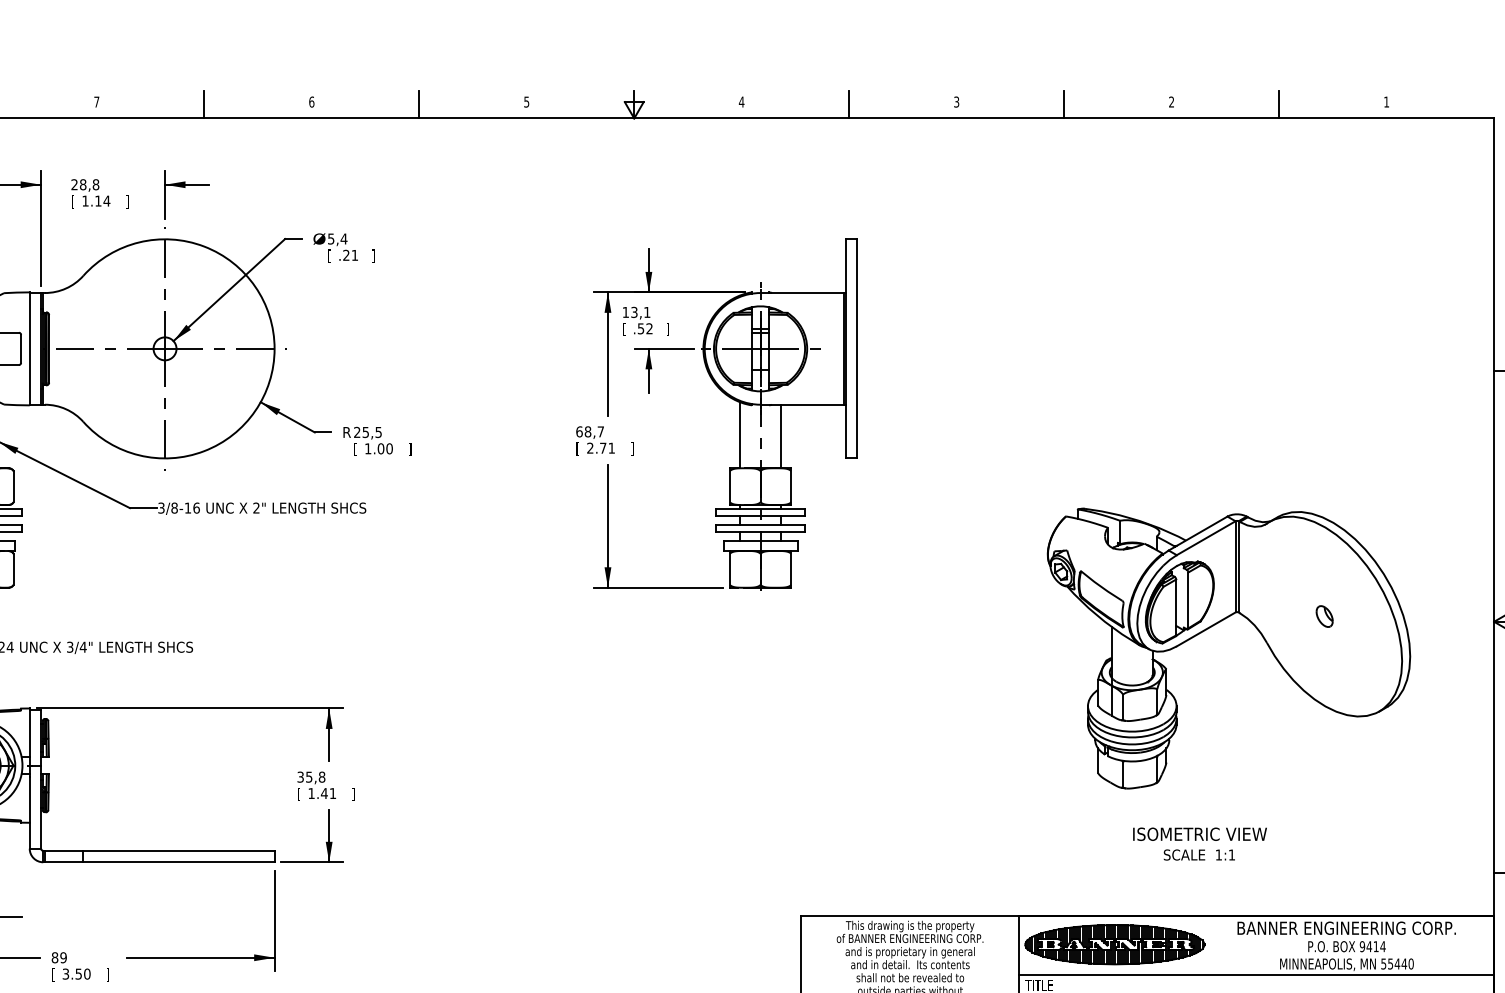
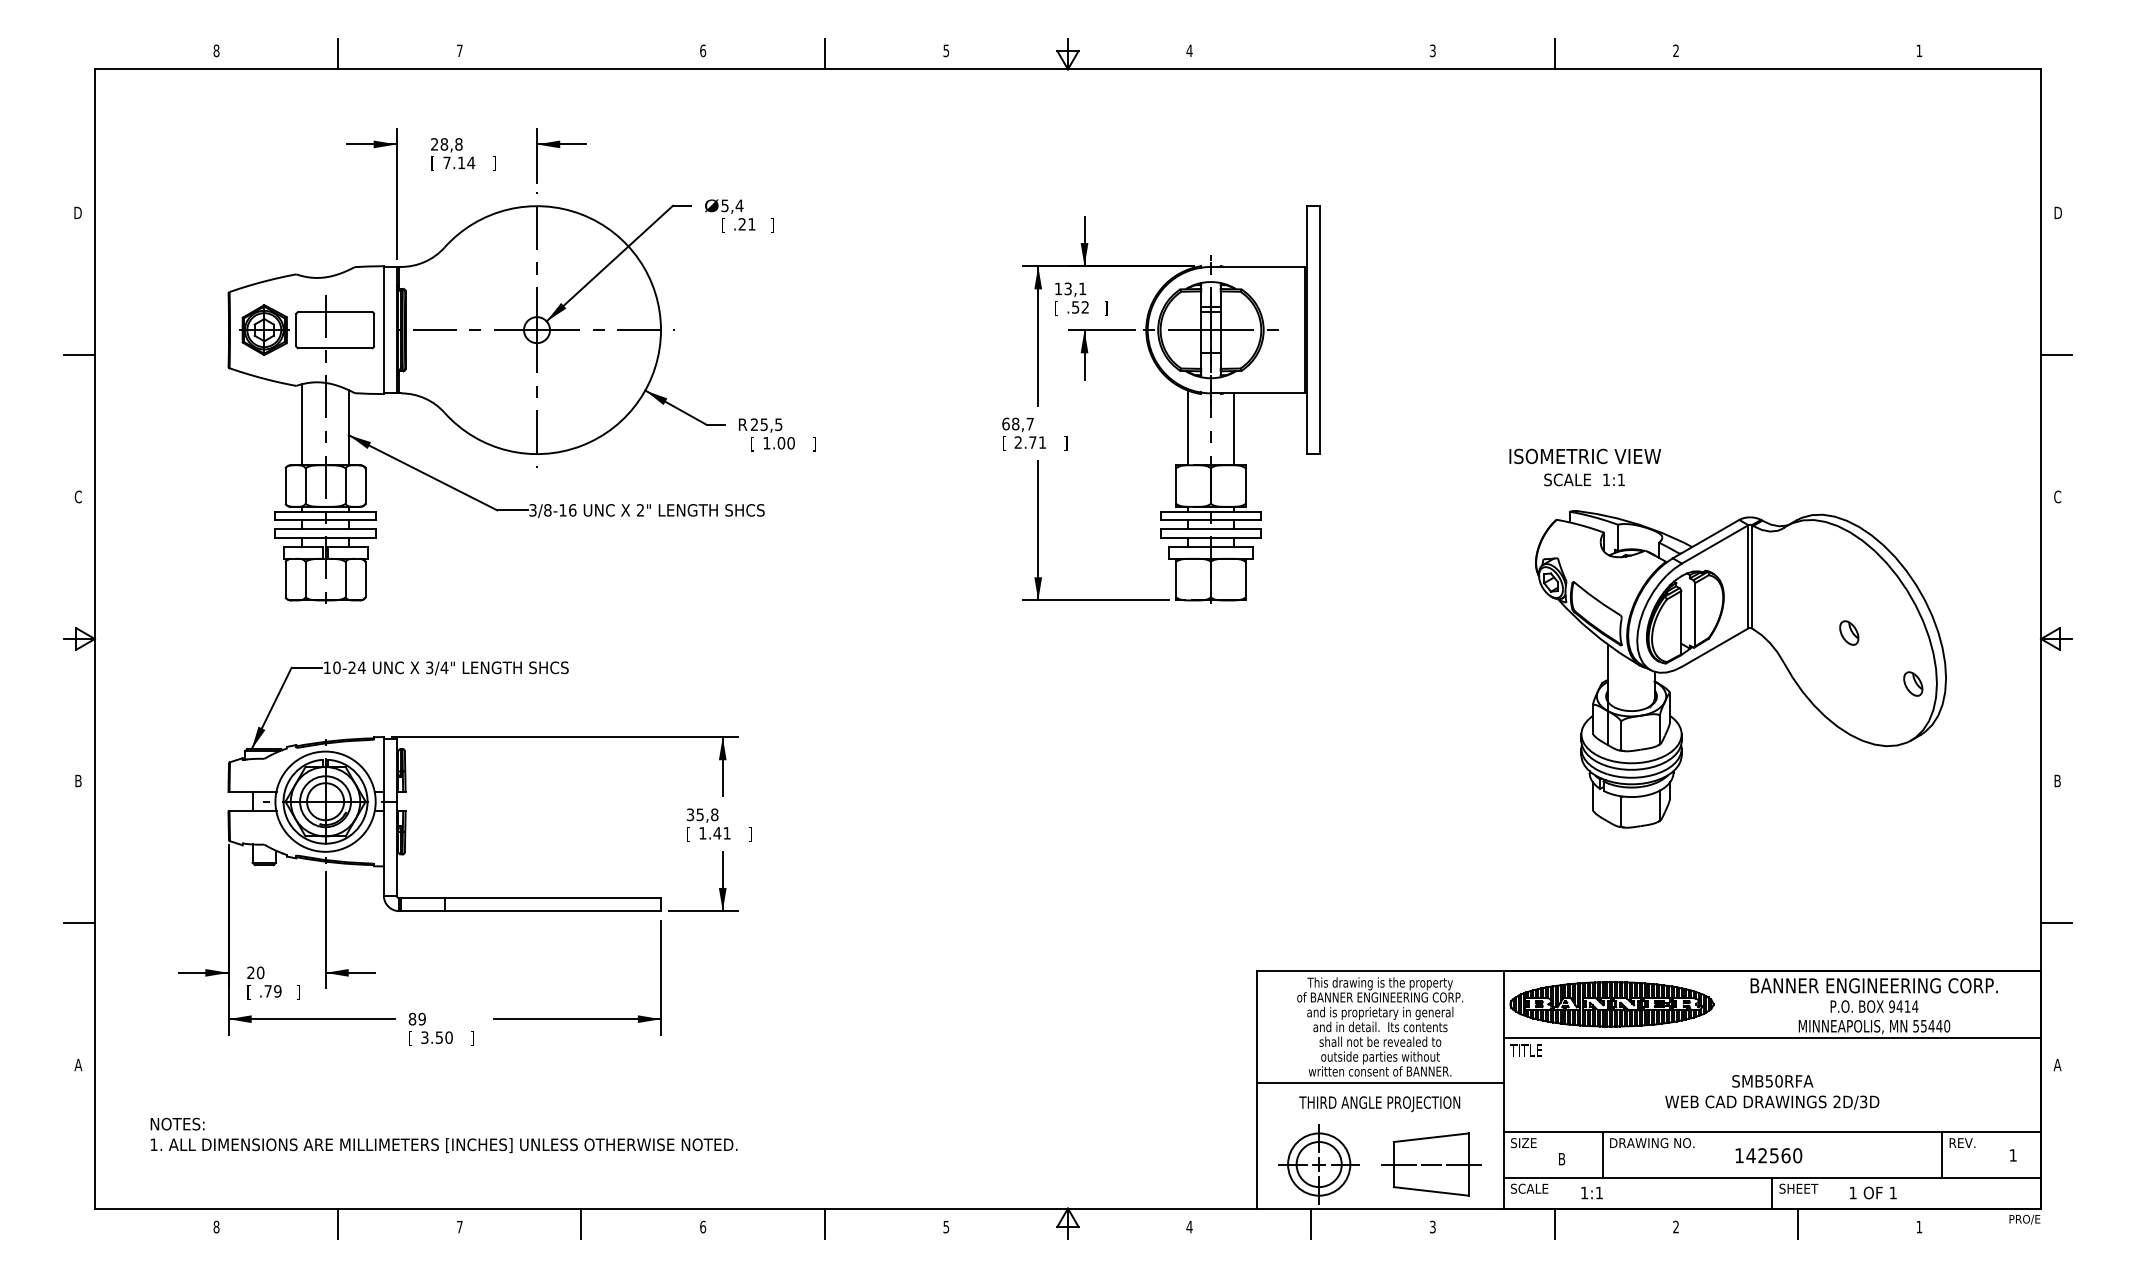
line: (204, 104) -> (581, 53), removed
line: (849, 104) -> (1311, 53), removed
line: (1278, 104) -> (1797, 53), removed
text: (85, 200) -> (446, 162), 1.14 -> 7.14
part: (1381, 661) -> (1913, 683), added
text: (1199, 844) -> (1584, 467), moved

